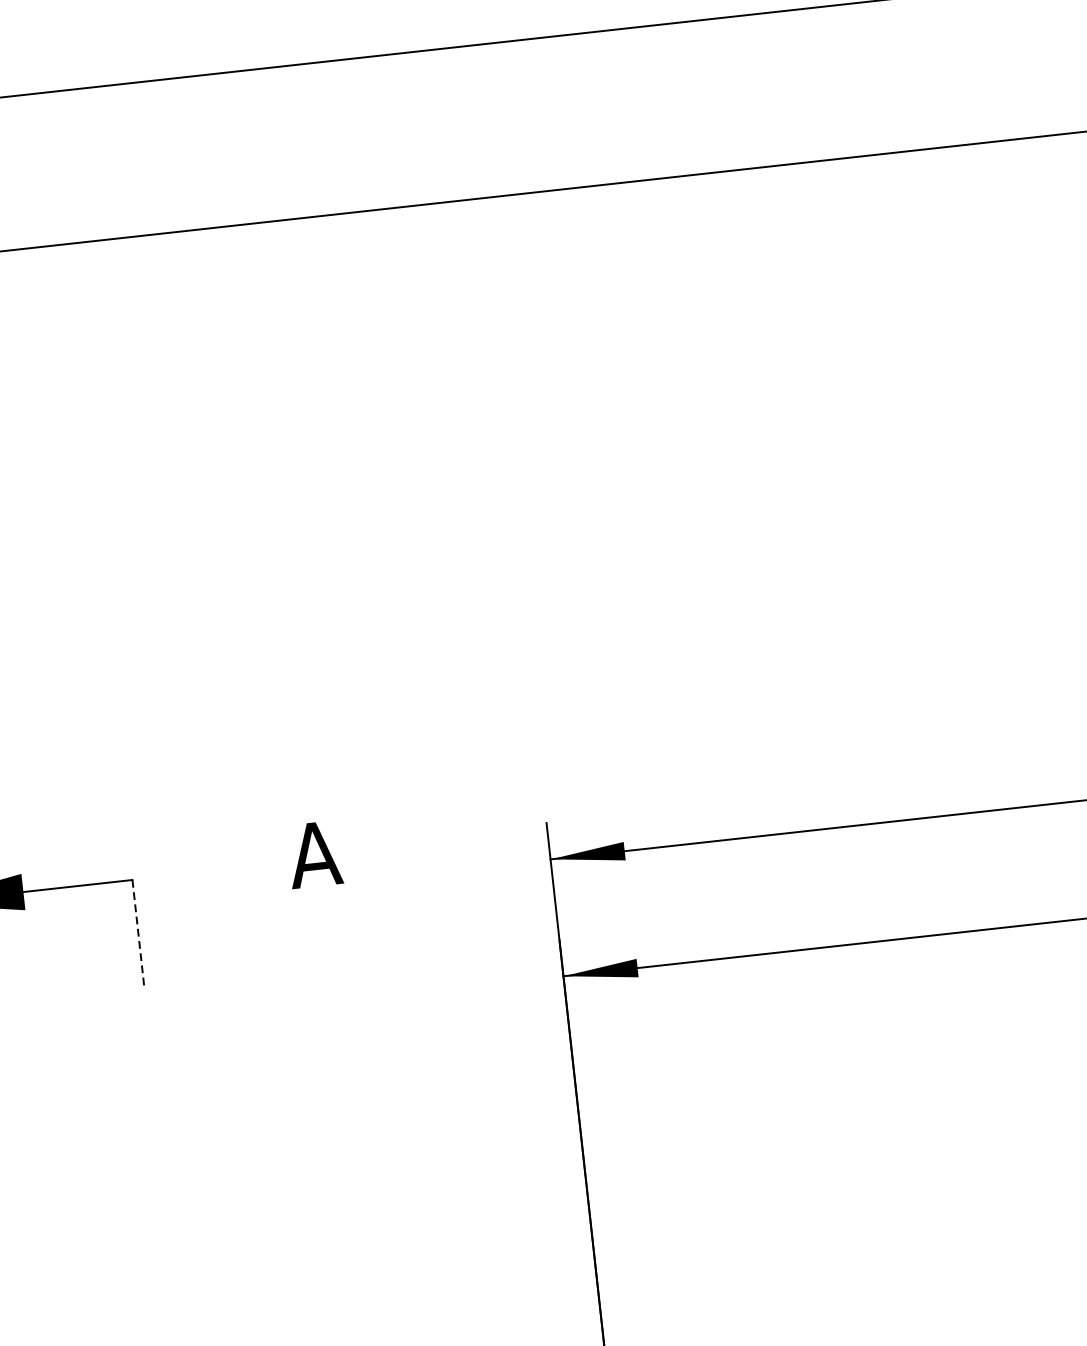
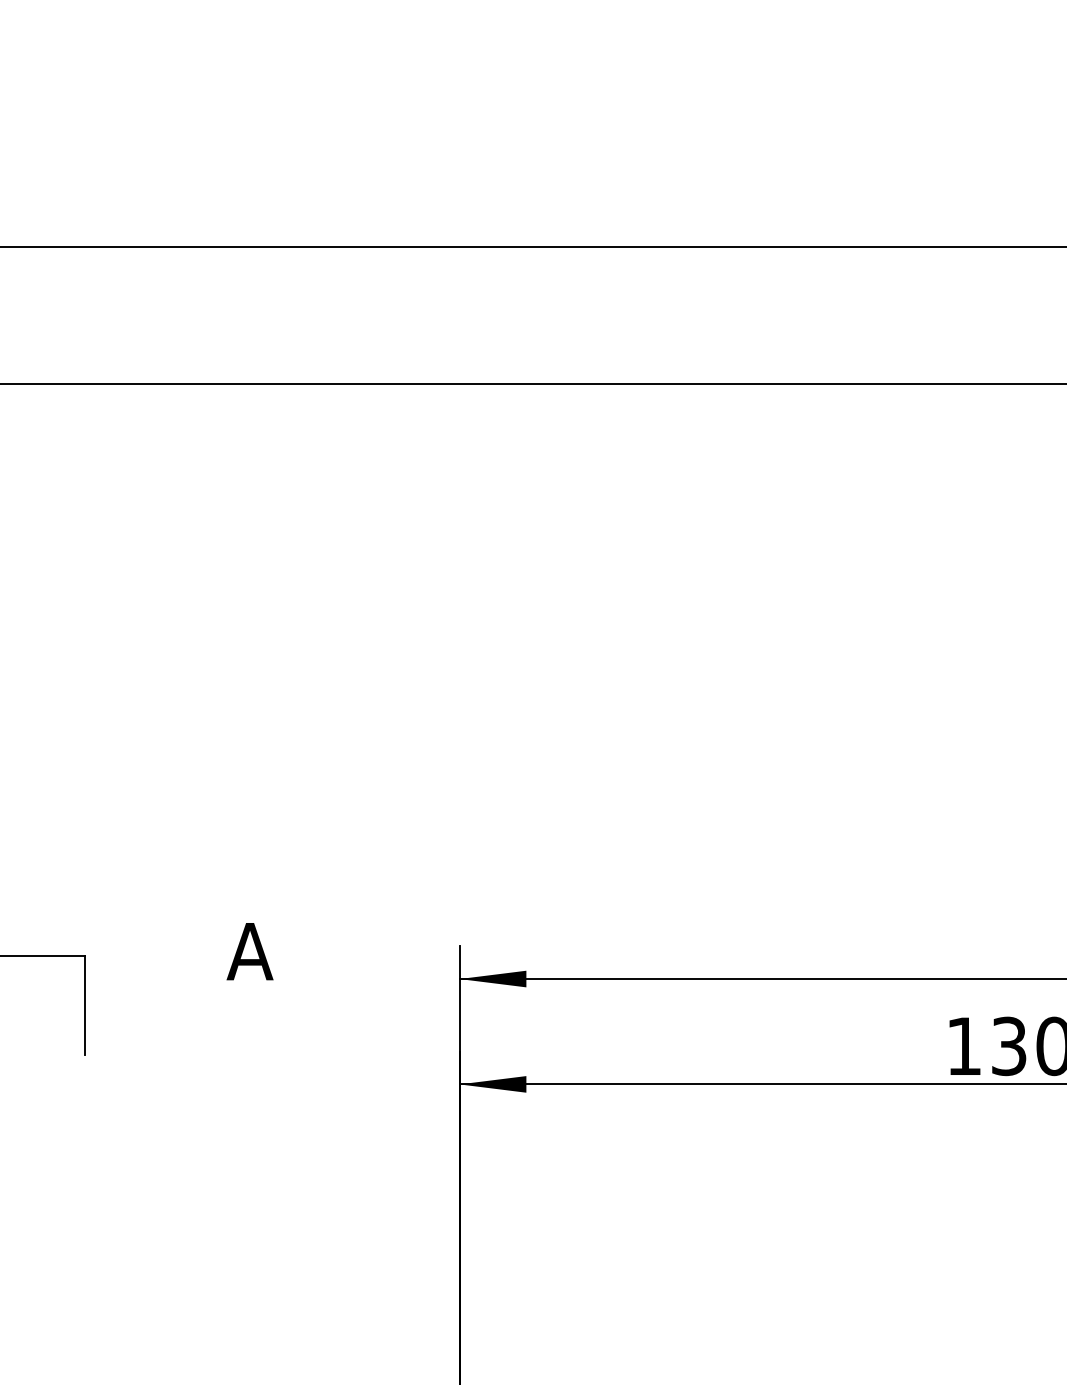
line: (138, 934) -> (85, 1005), dashed -> solid

